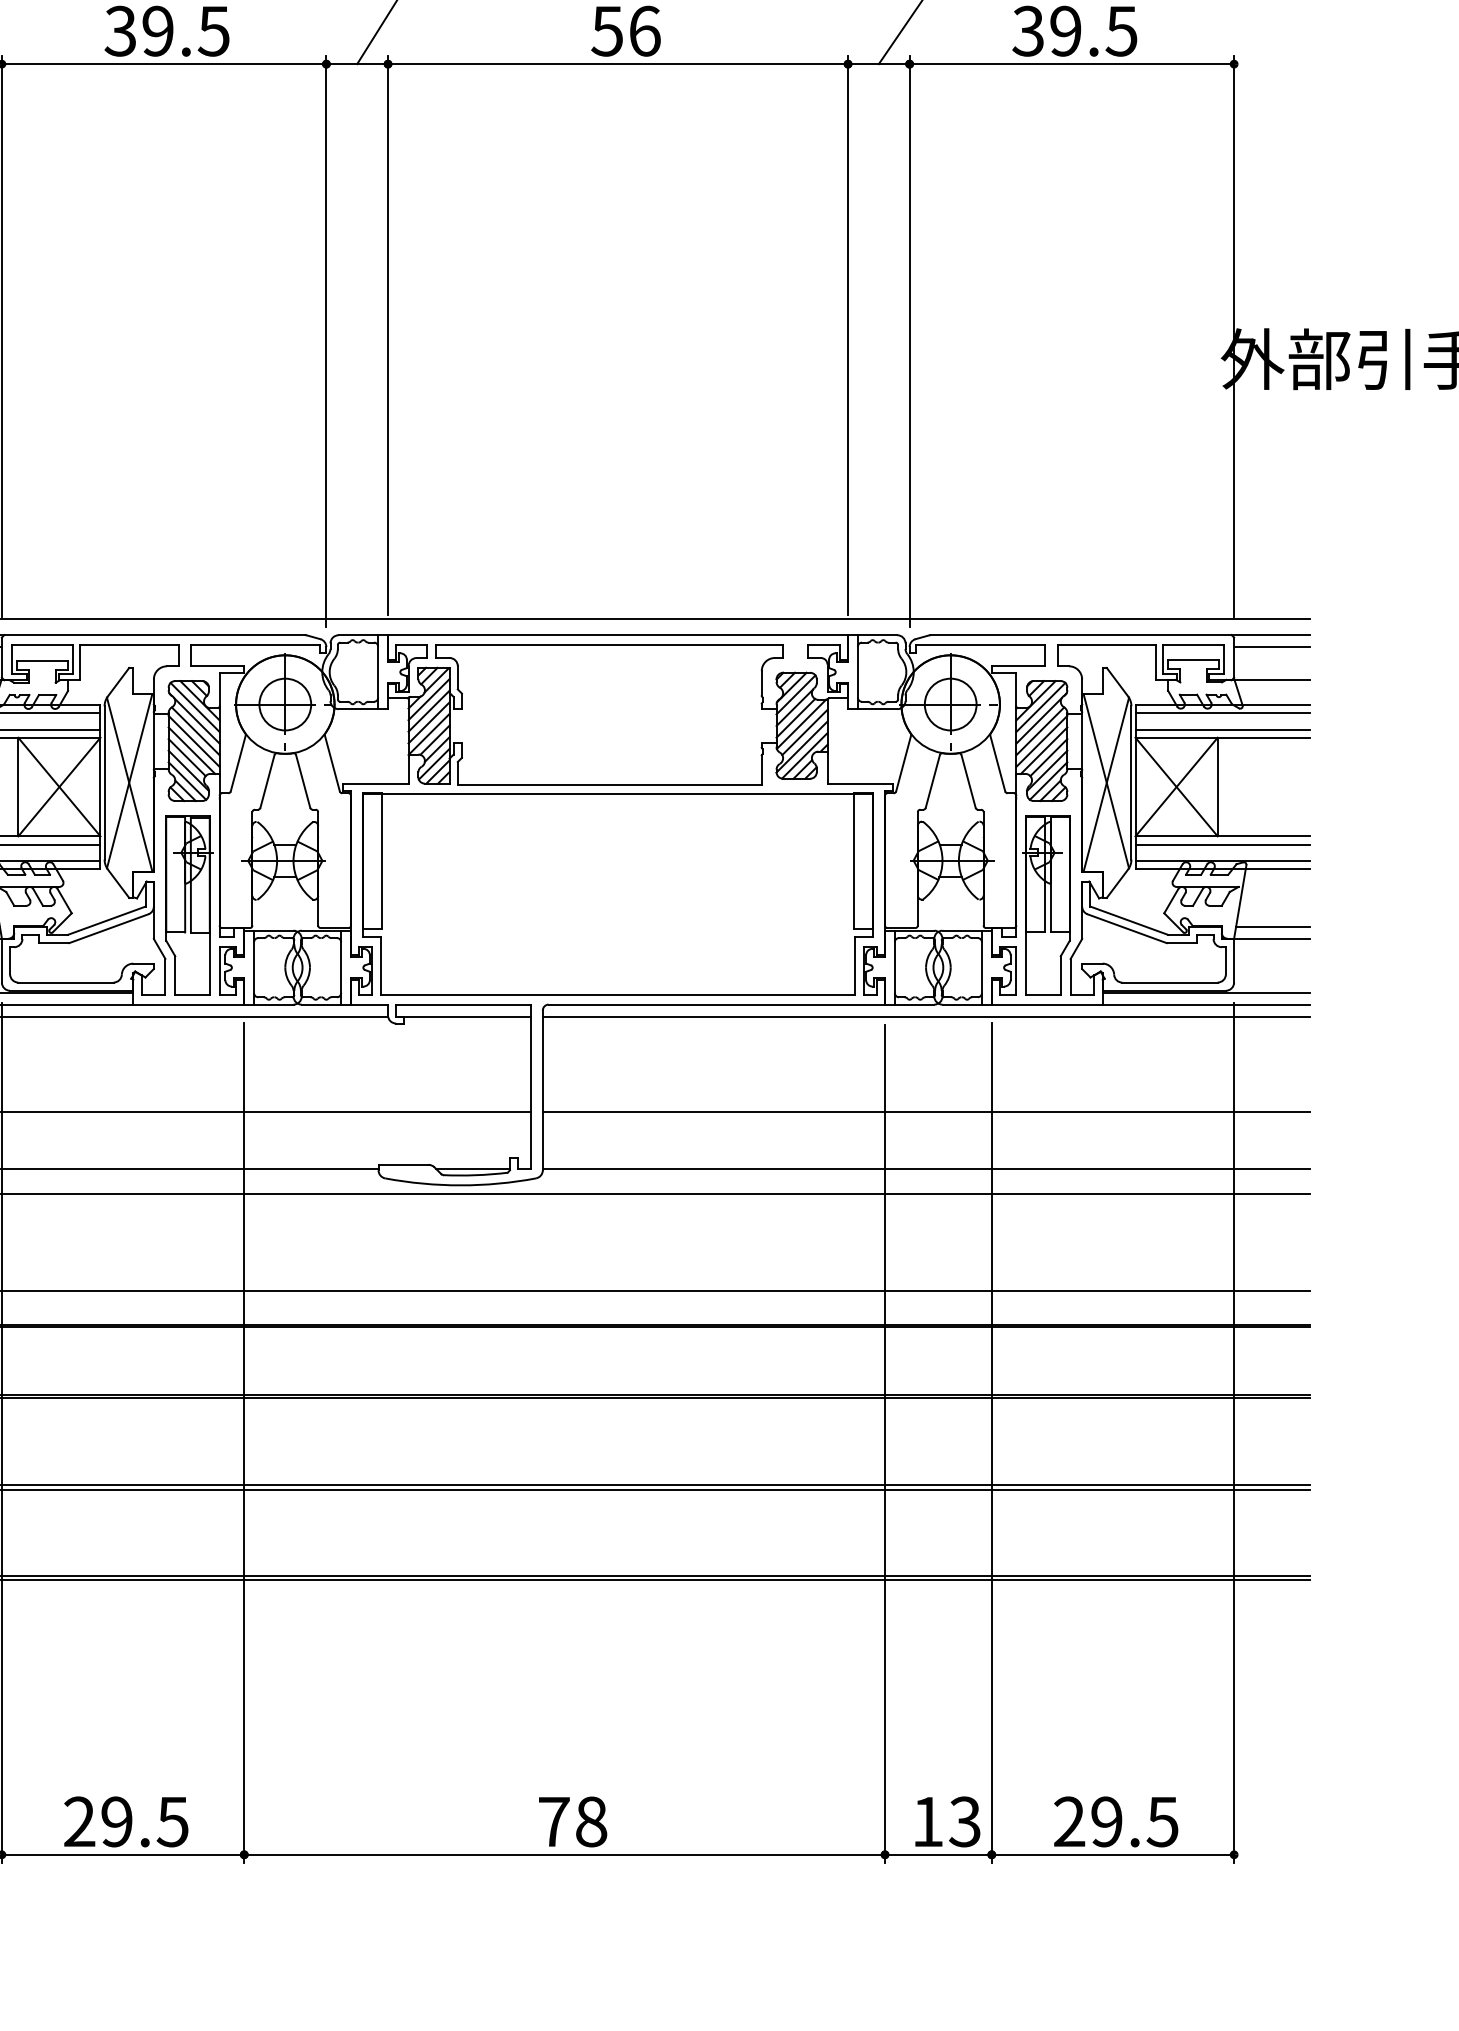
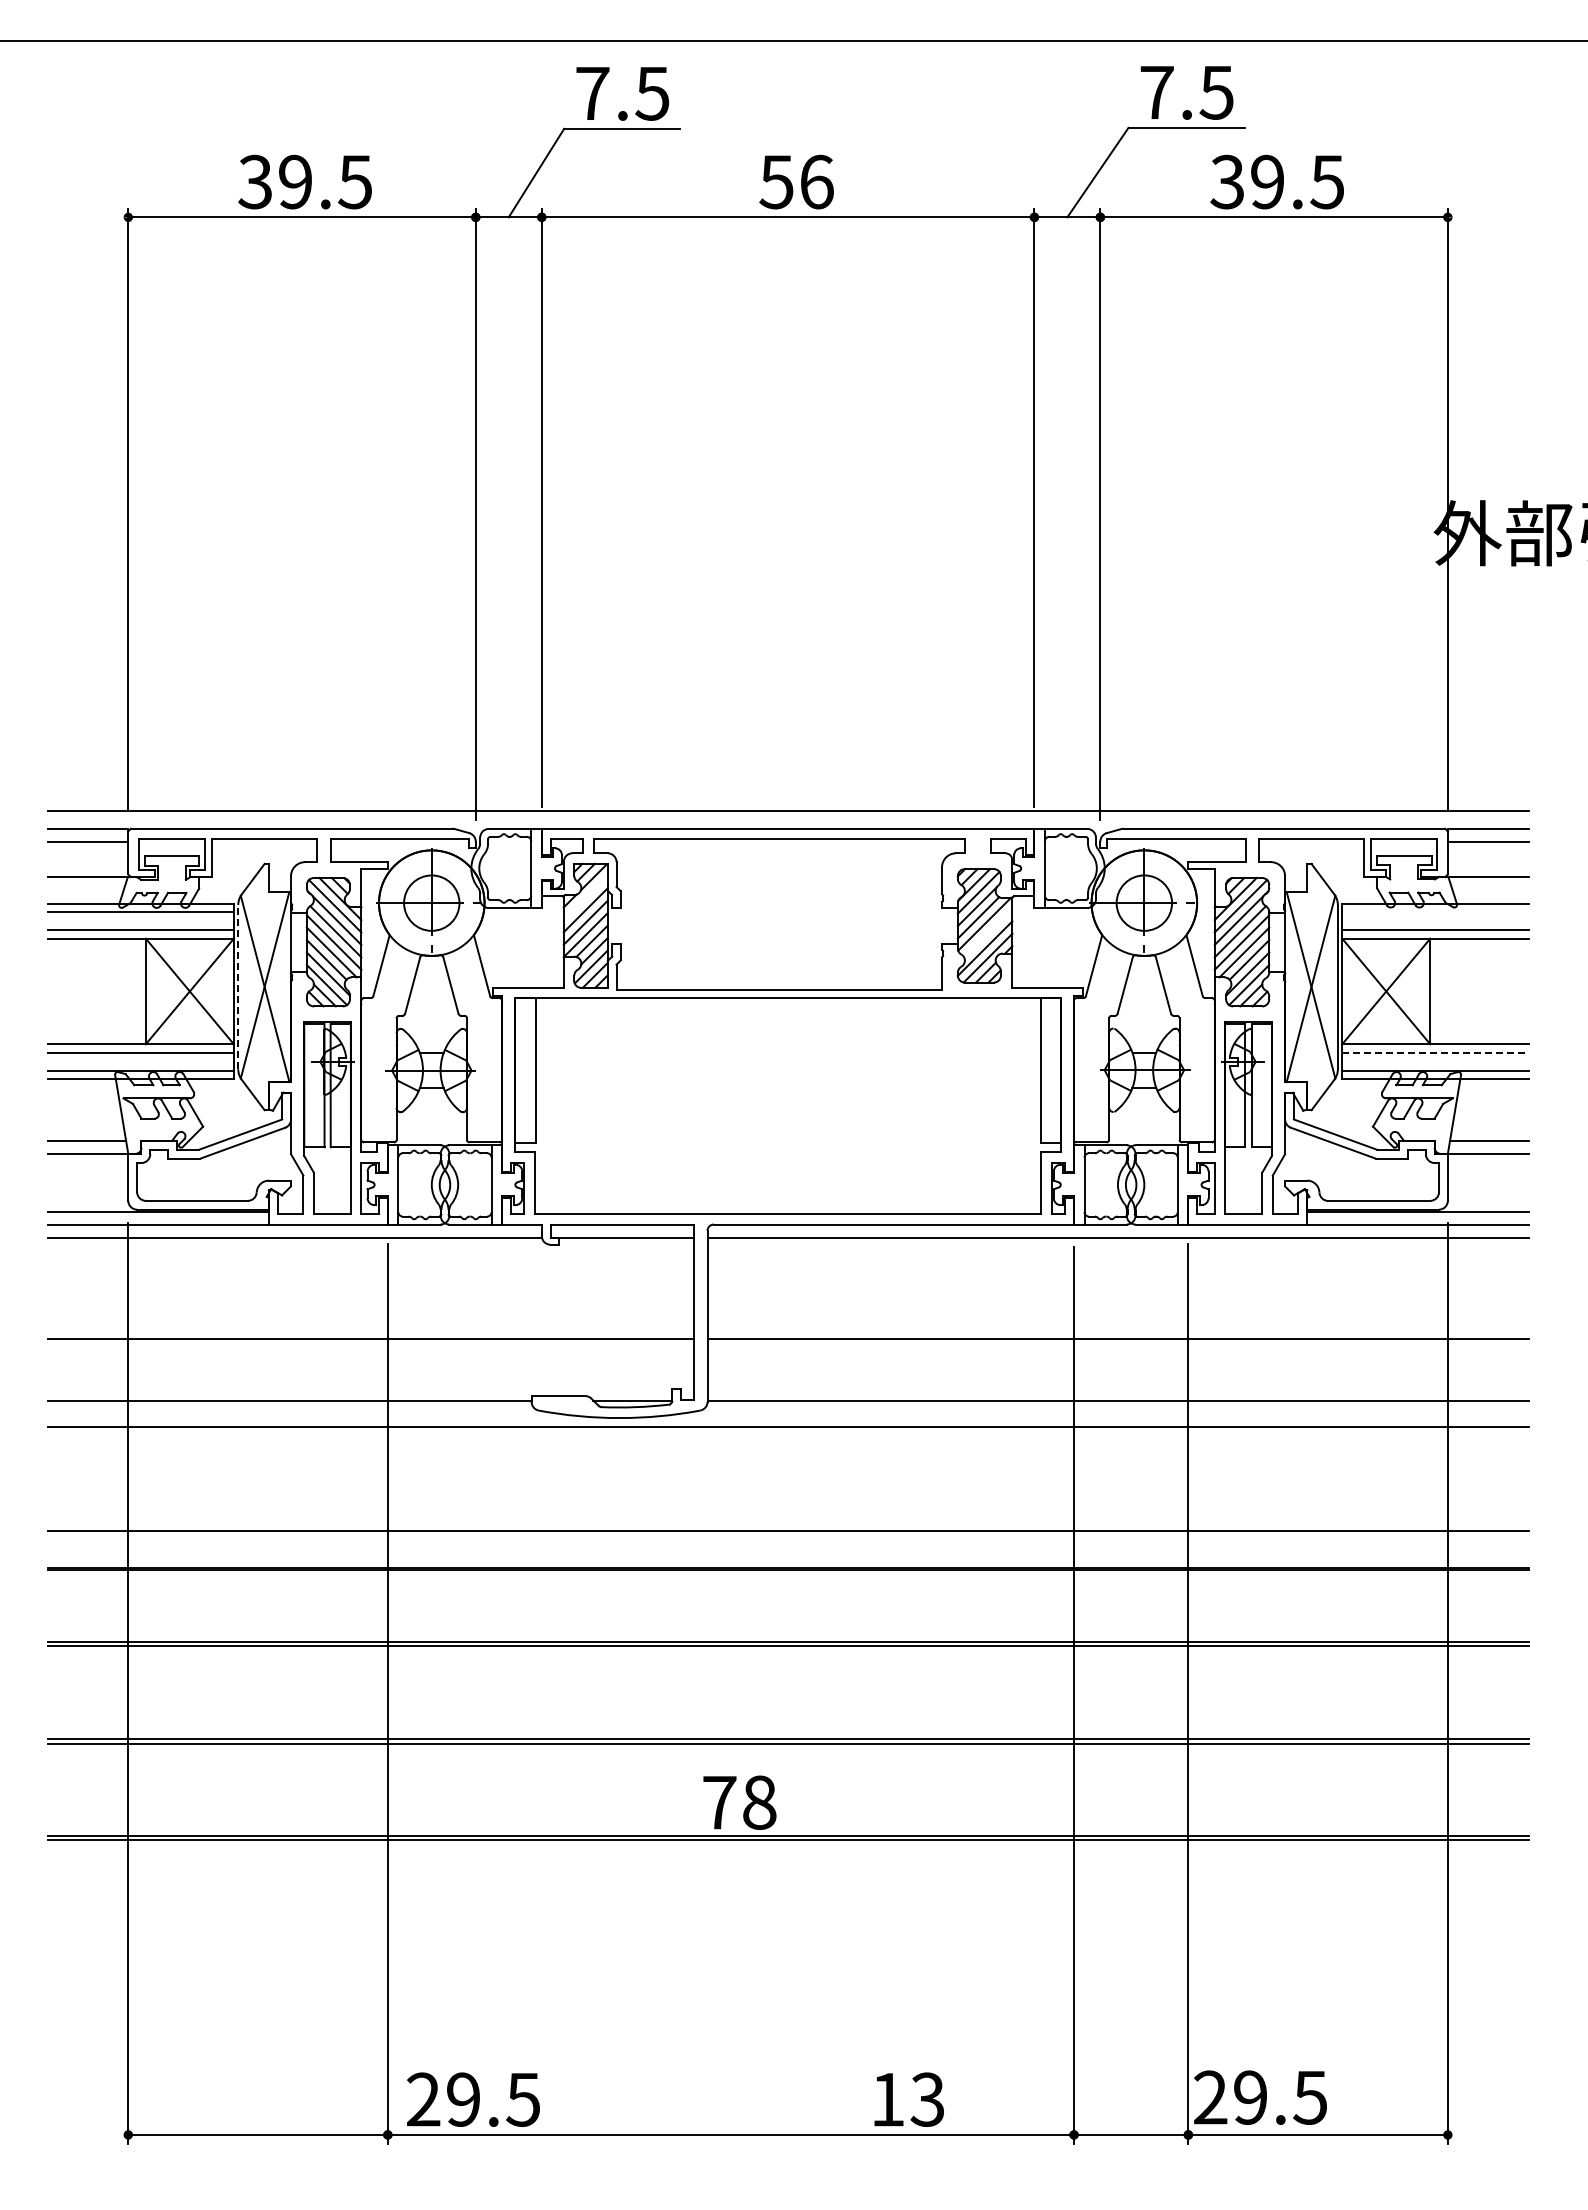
line: (428, 699) -> (585, 897), removed
line: (1222, 713) -> (1435, 912), removed
line: (805, 731) -> (988, 932), removed
line: (104, 782) -> (238, 986), solid -> dashed
line: (1223, 844) -> (1436, 1053), solid -> dashed
text: (126, 1821) -> (473, 2099), moved
text: (572, 1821) -> (739, 1802), moved
text: (947, 1821) -> (908, 2099), moved
text: (1116, 1821) -> (1260, 2097), moved

